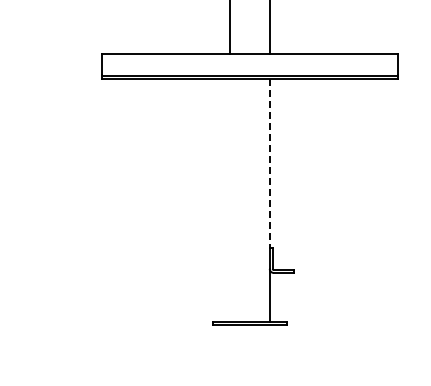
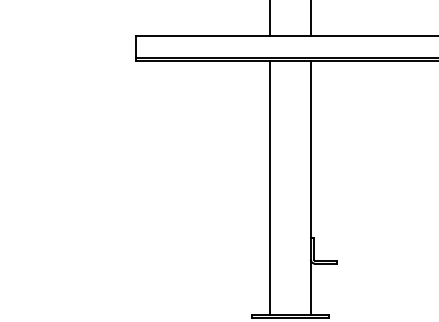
line: (269, 163) -> (310, 149), dashed -> solid
line: (230, 200) -> (269, 188), added

